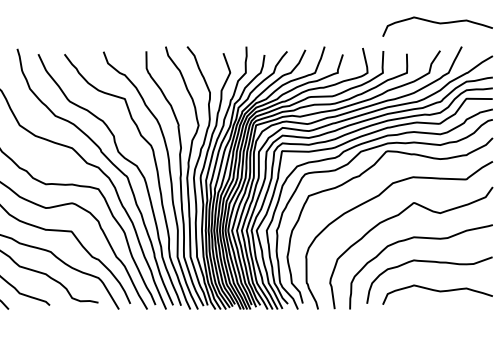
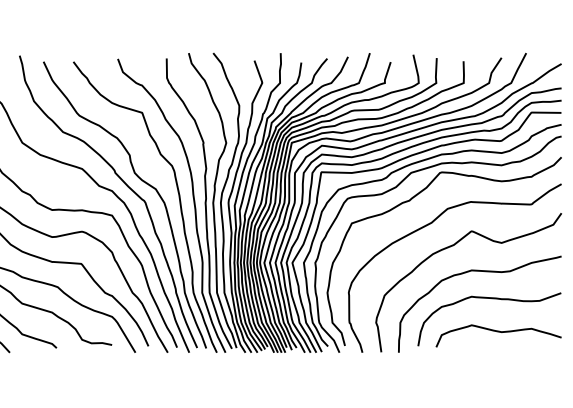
curve: (439, 24) -> (500, 27), removed

